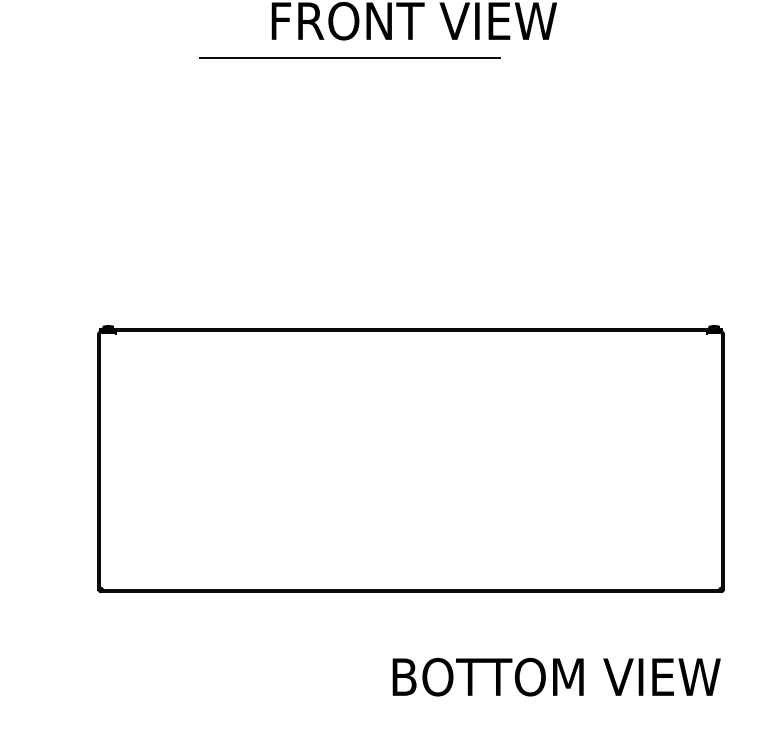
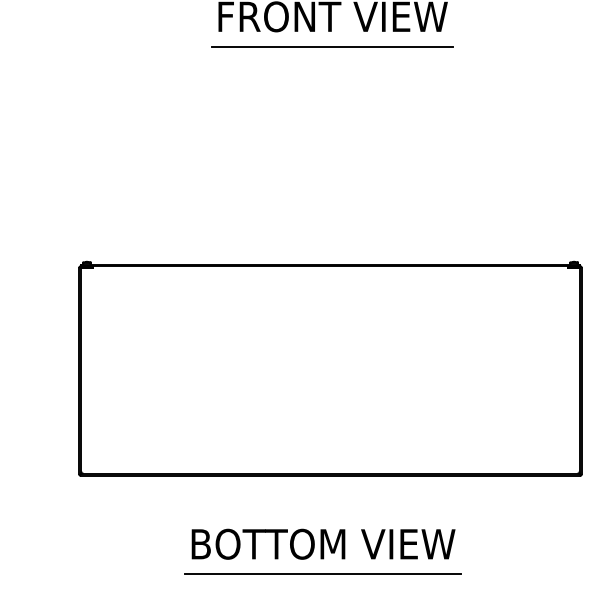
line: (350, 58) -> (332, 46), moved
text: (556, 676) -> (323, 543), moved
line: (401, 713) -> (322, 573), added

